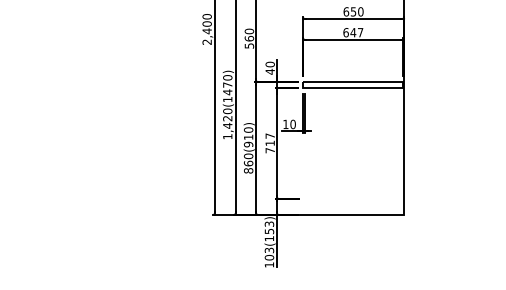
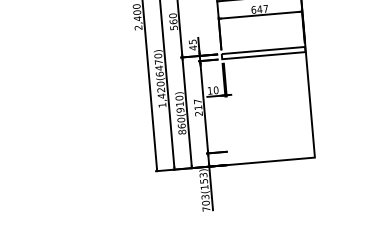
text: (269, 64) -> (192, 41), 40 -> 45
text: (227, 99) -> (159, 74), 1,420(1470) -> 1,420(6470)
text: (269, 150) -> (198, 113), 717 -> 217
text: (269, 264) -> (206, 208), 103(153) -> 703(153)

